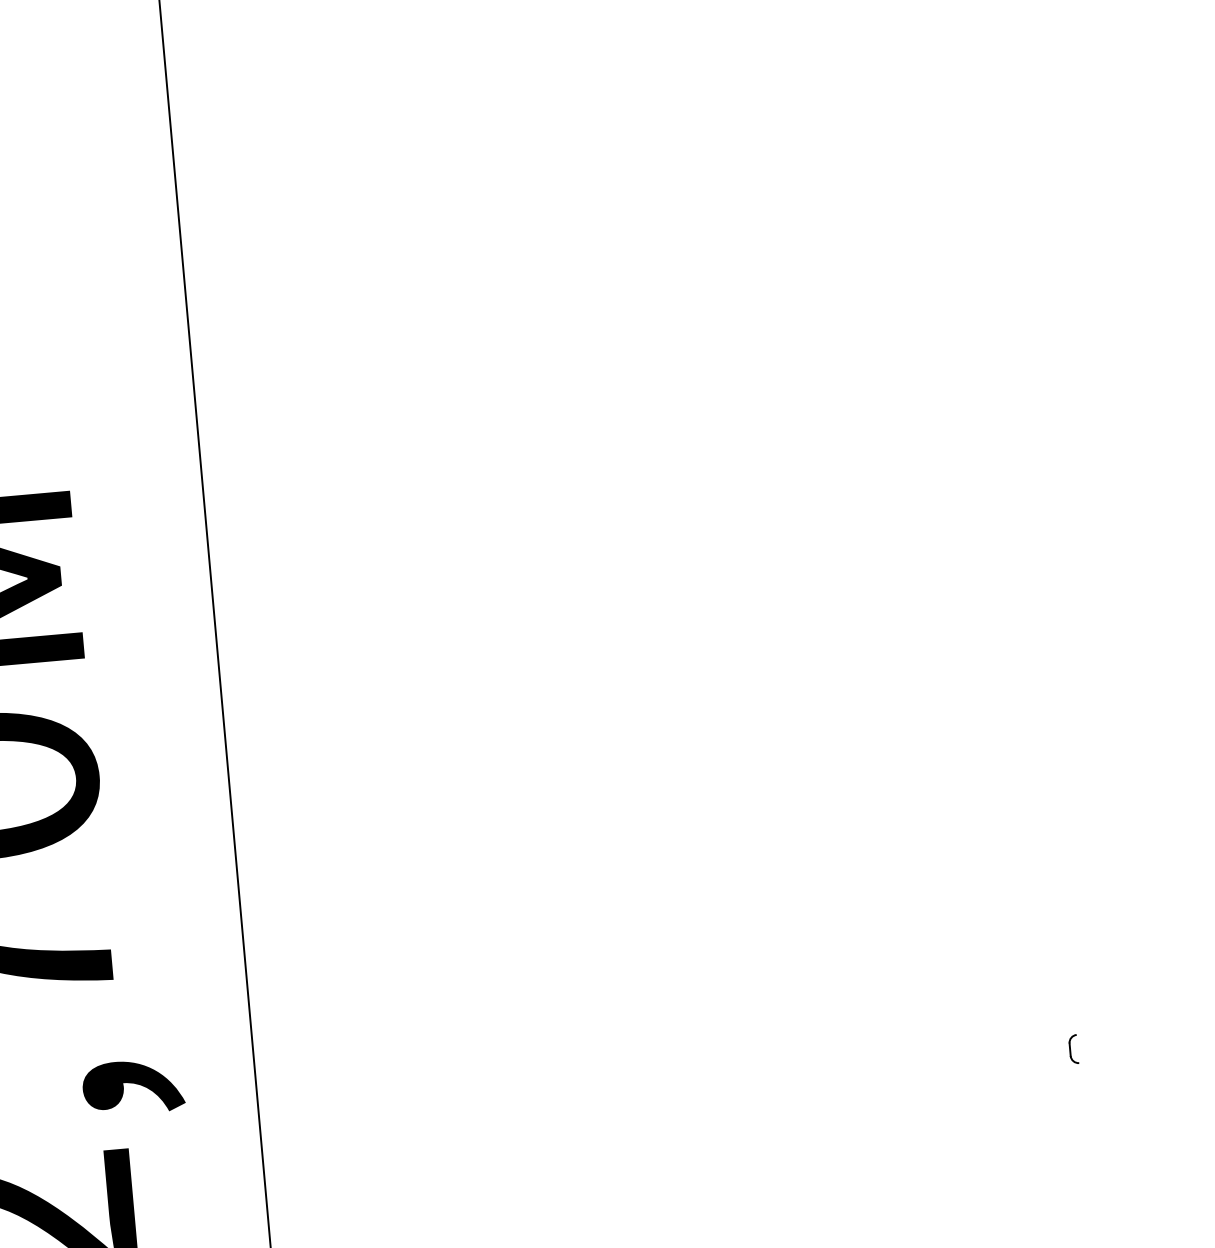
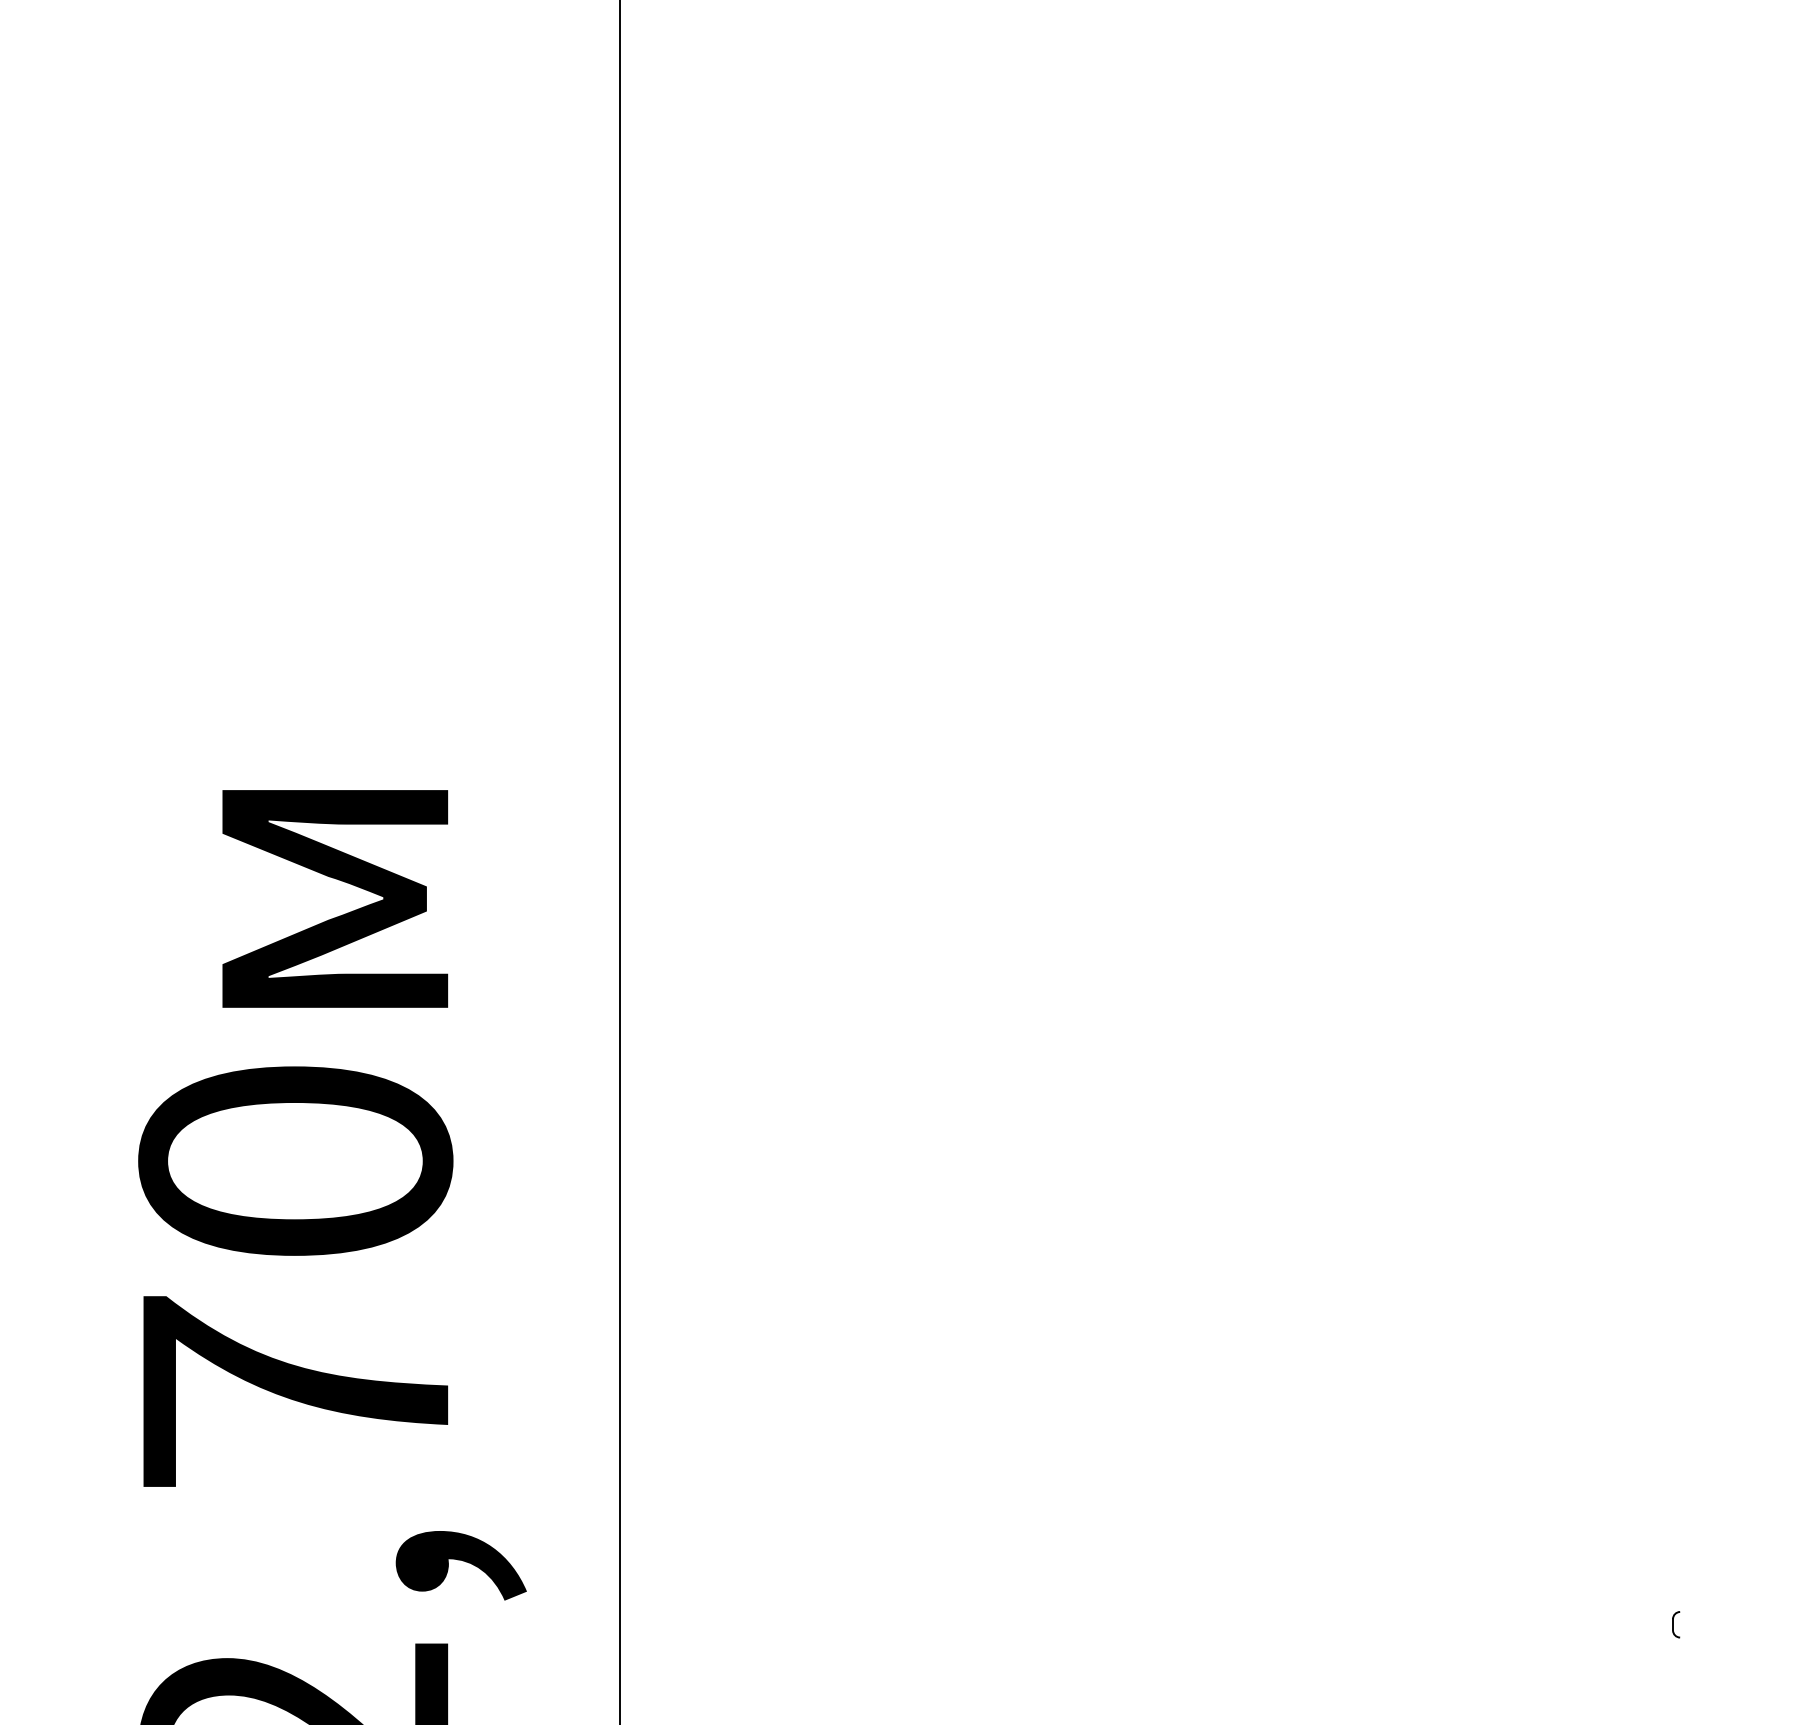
part: (1072, 1049) -> (1675, 1624), size x0.7

